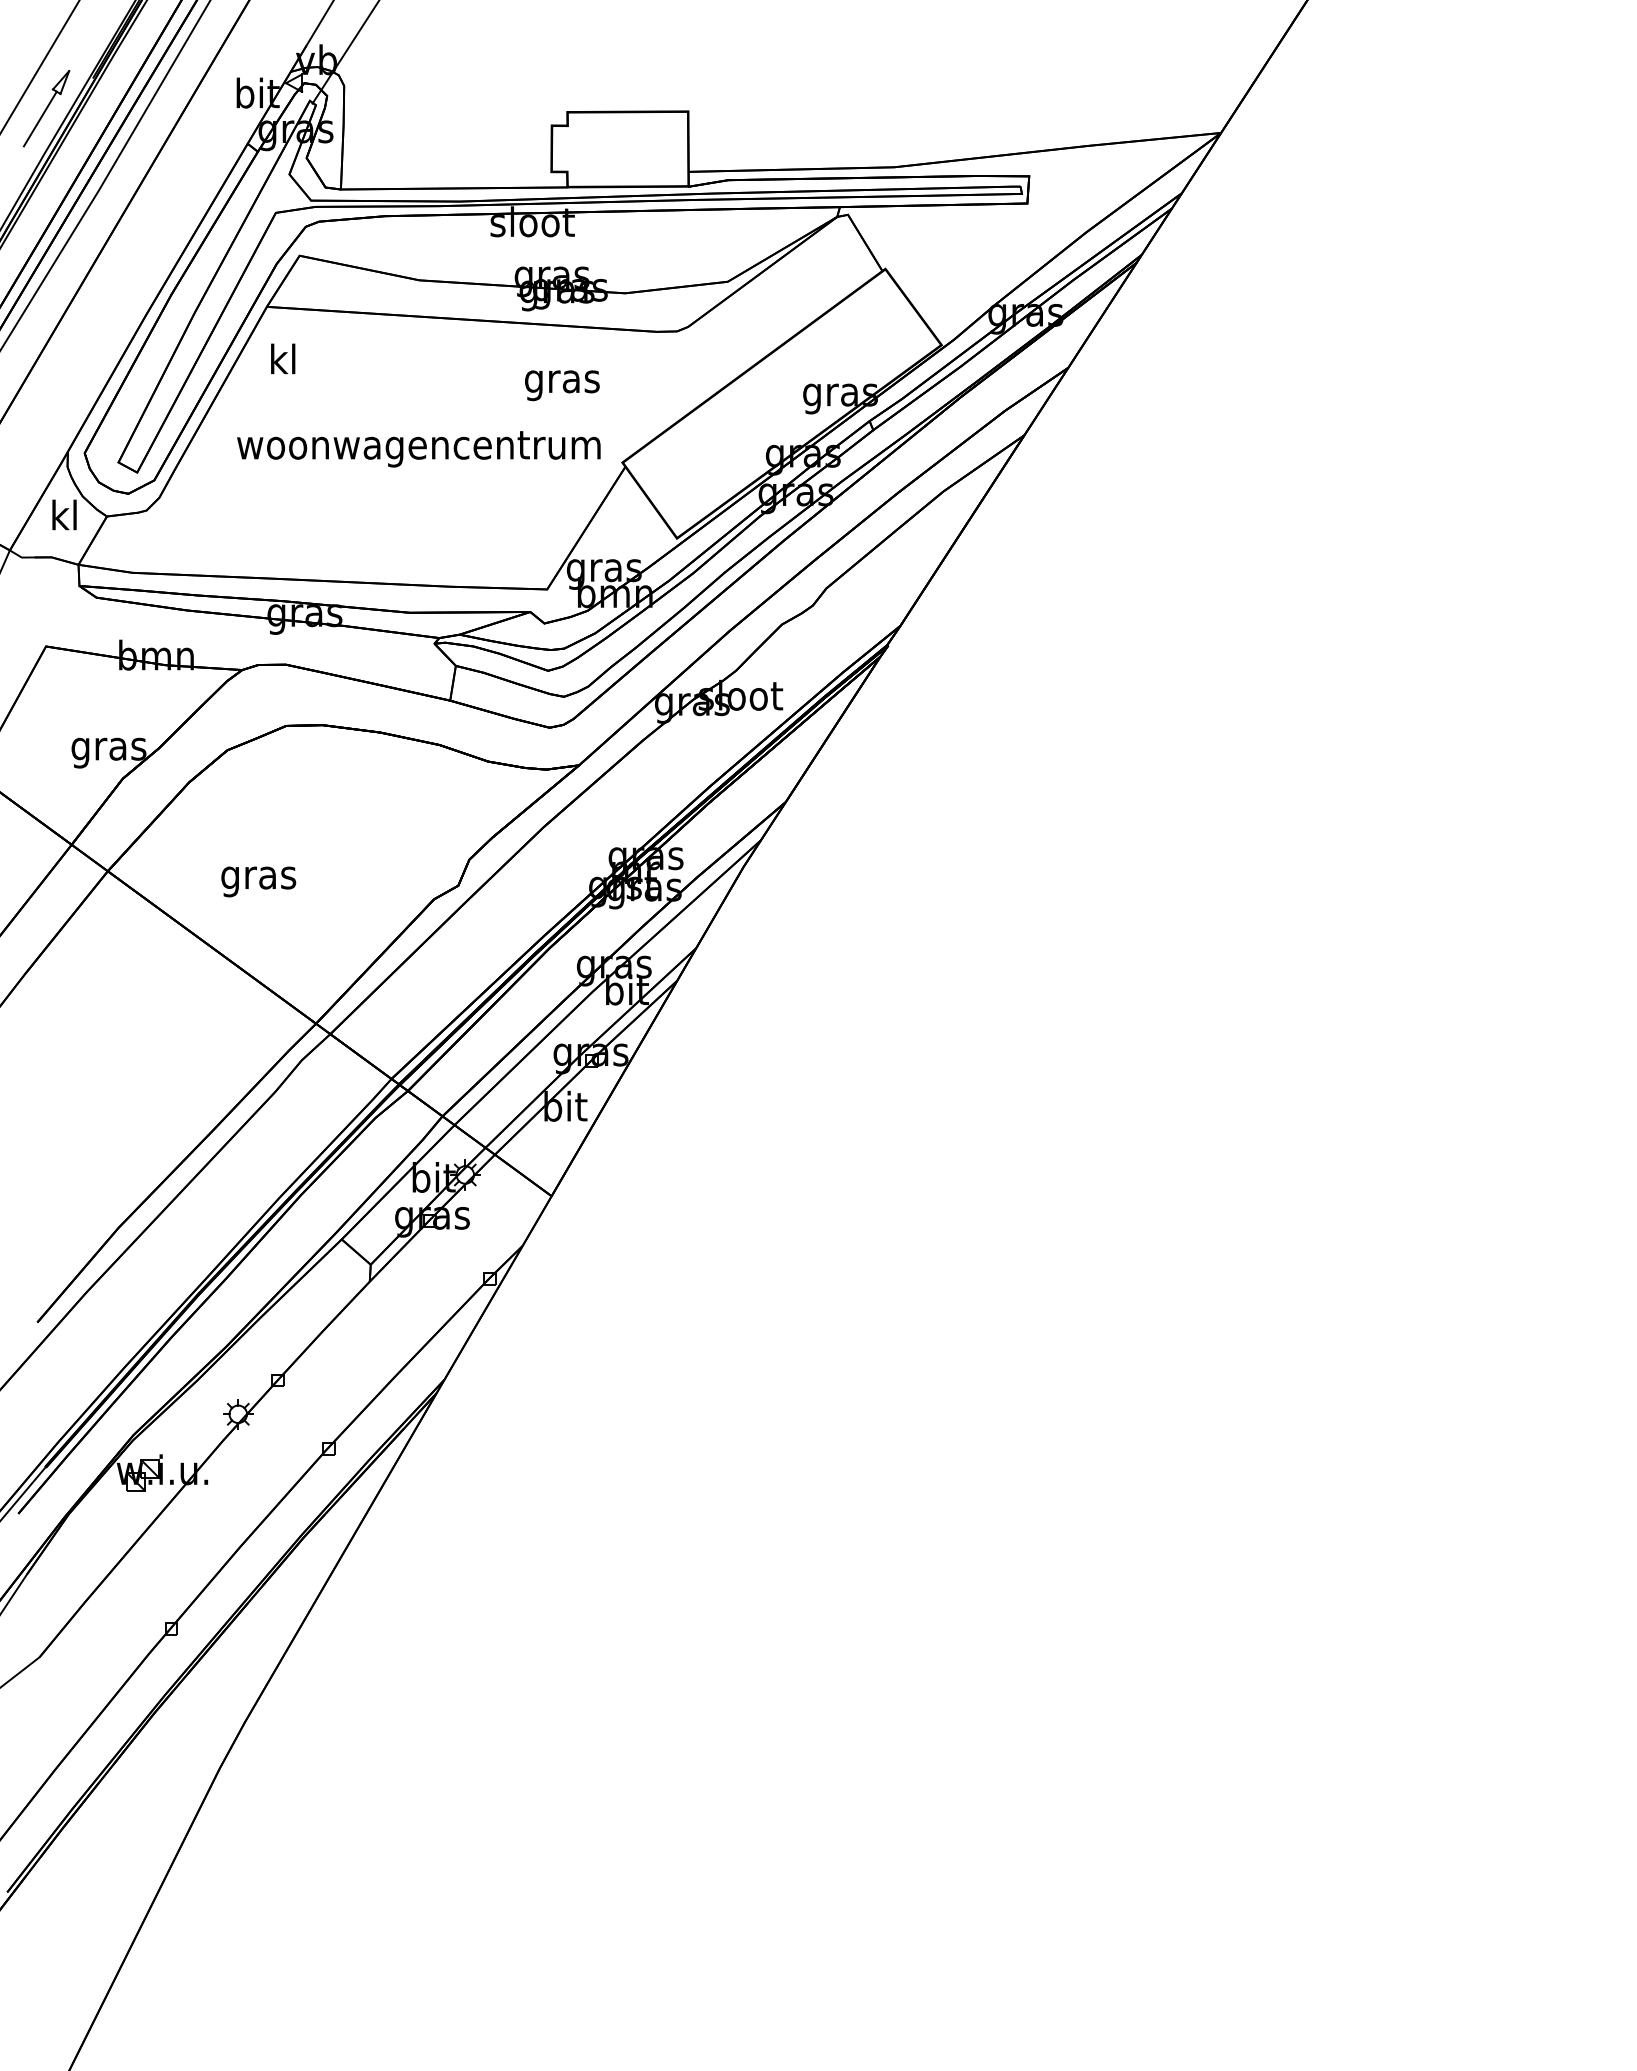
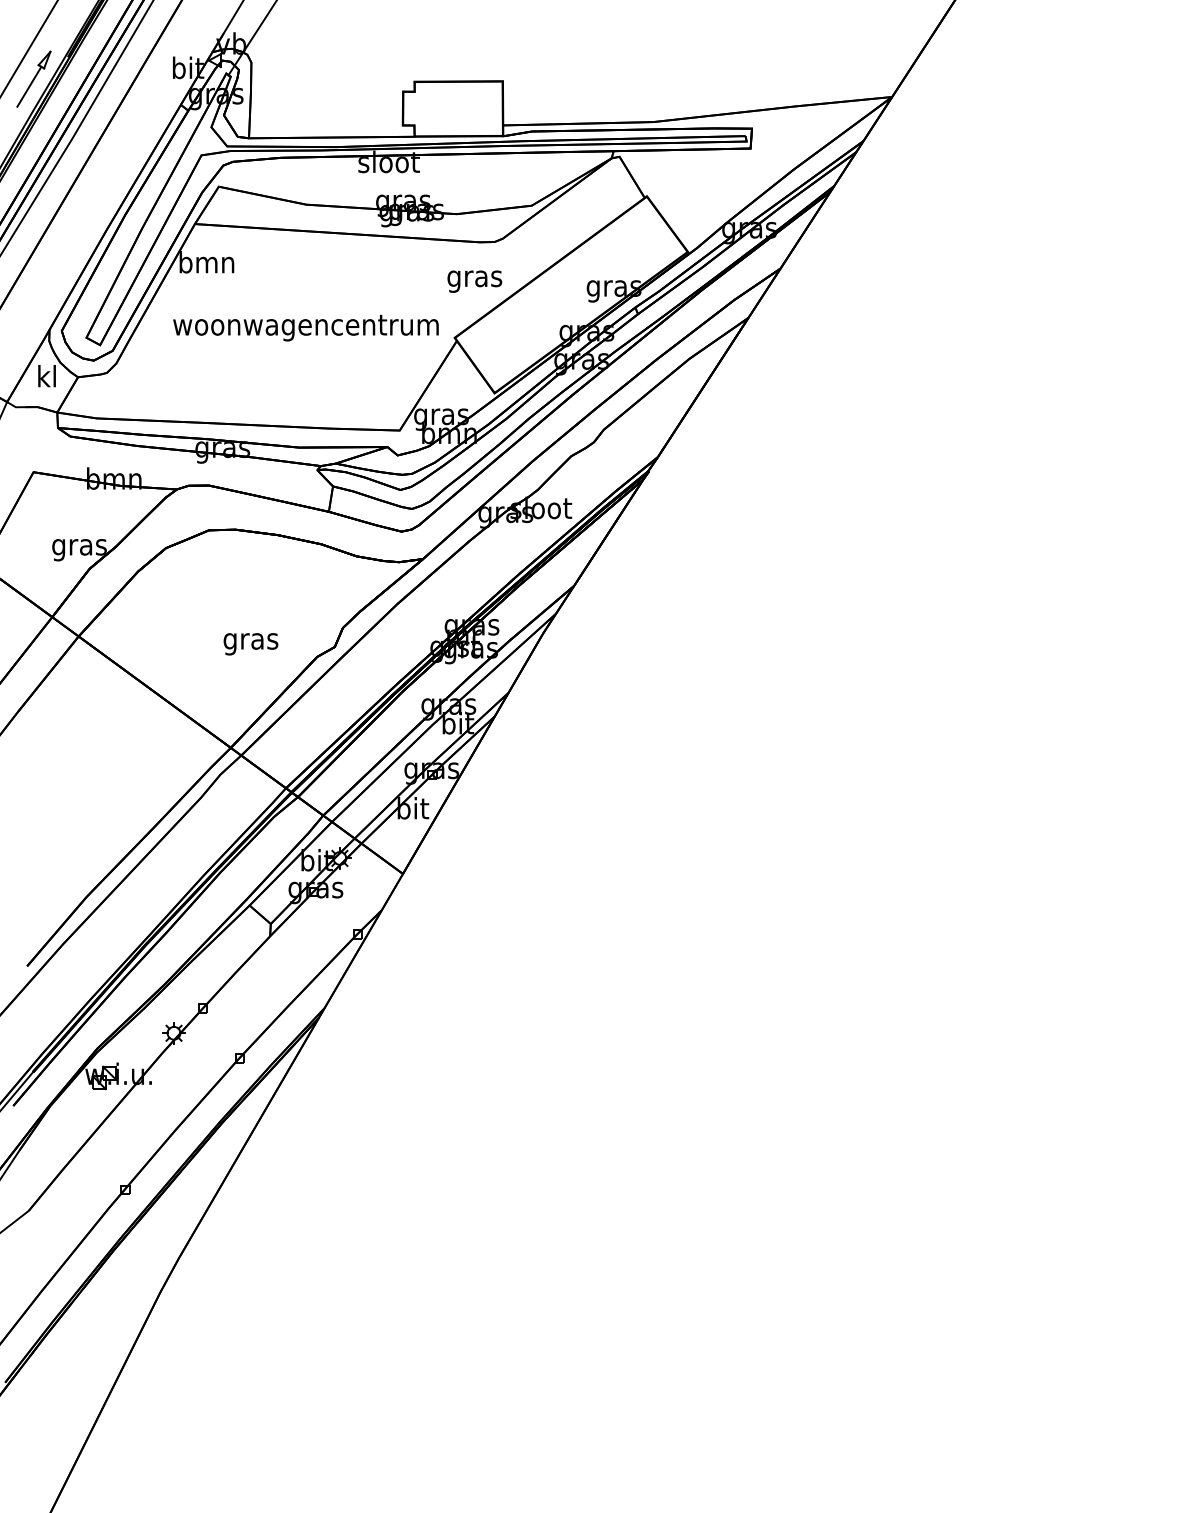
text: (282, 359) -> (206, 262), kl -> bmn
text: (561, 385) -> (474, 281), moved
text: (258, 882) -> (250, 644), moved

